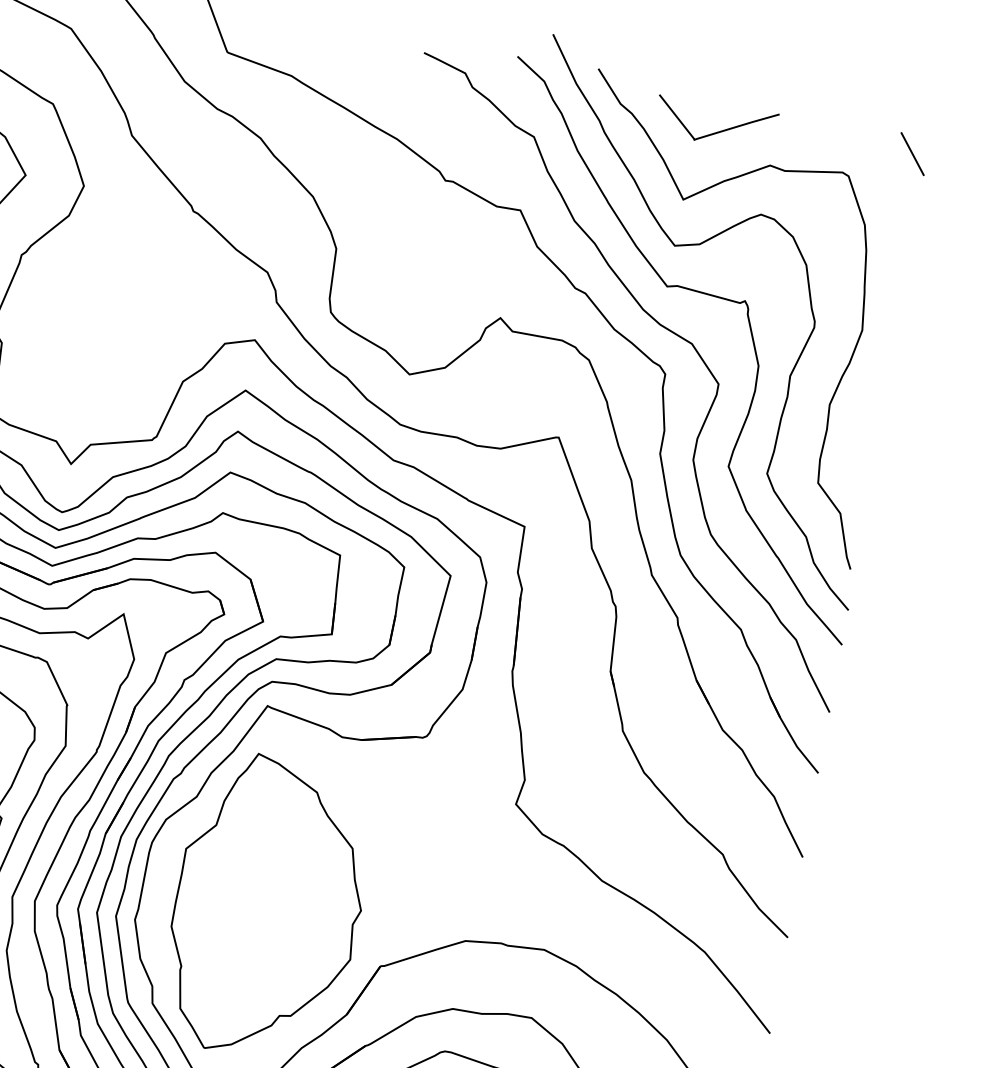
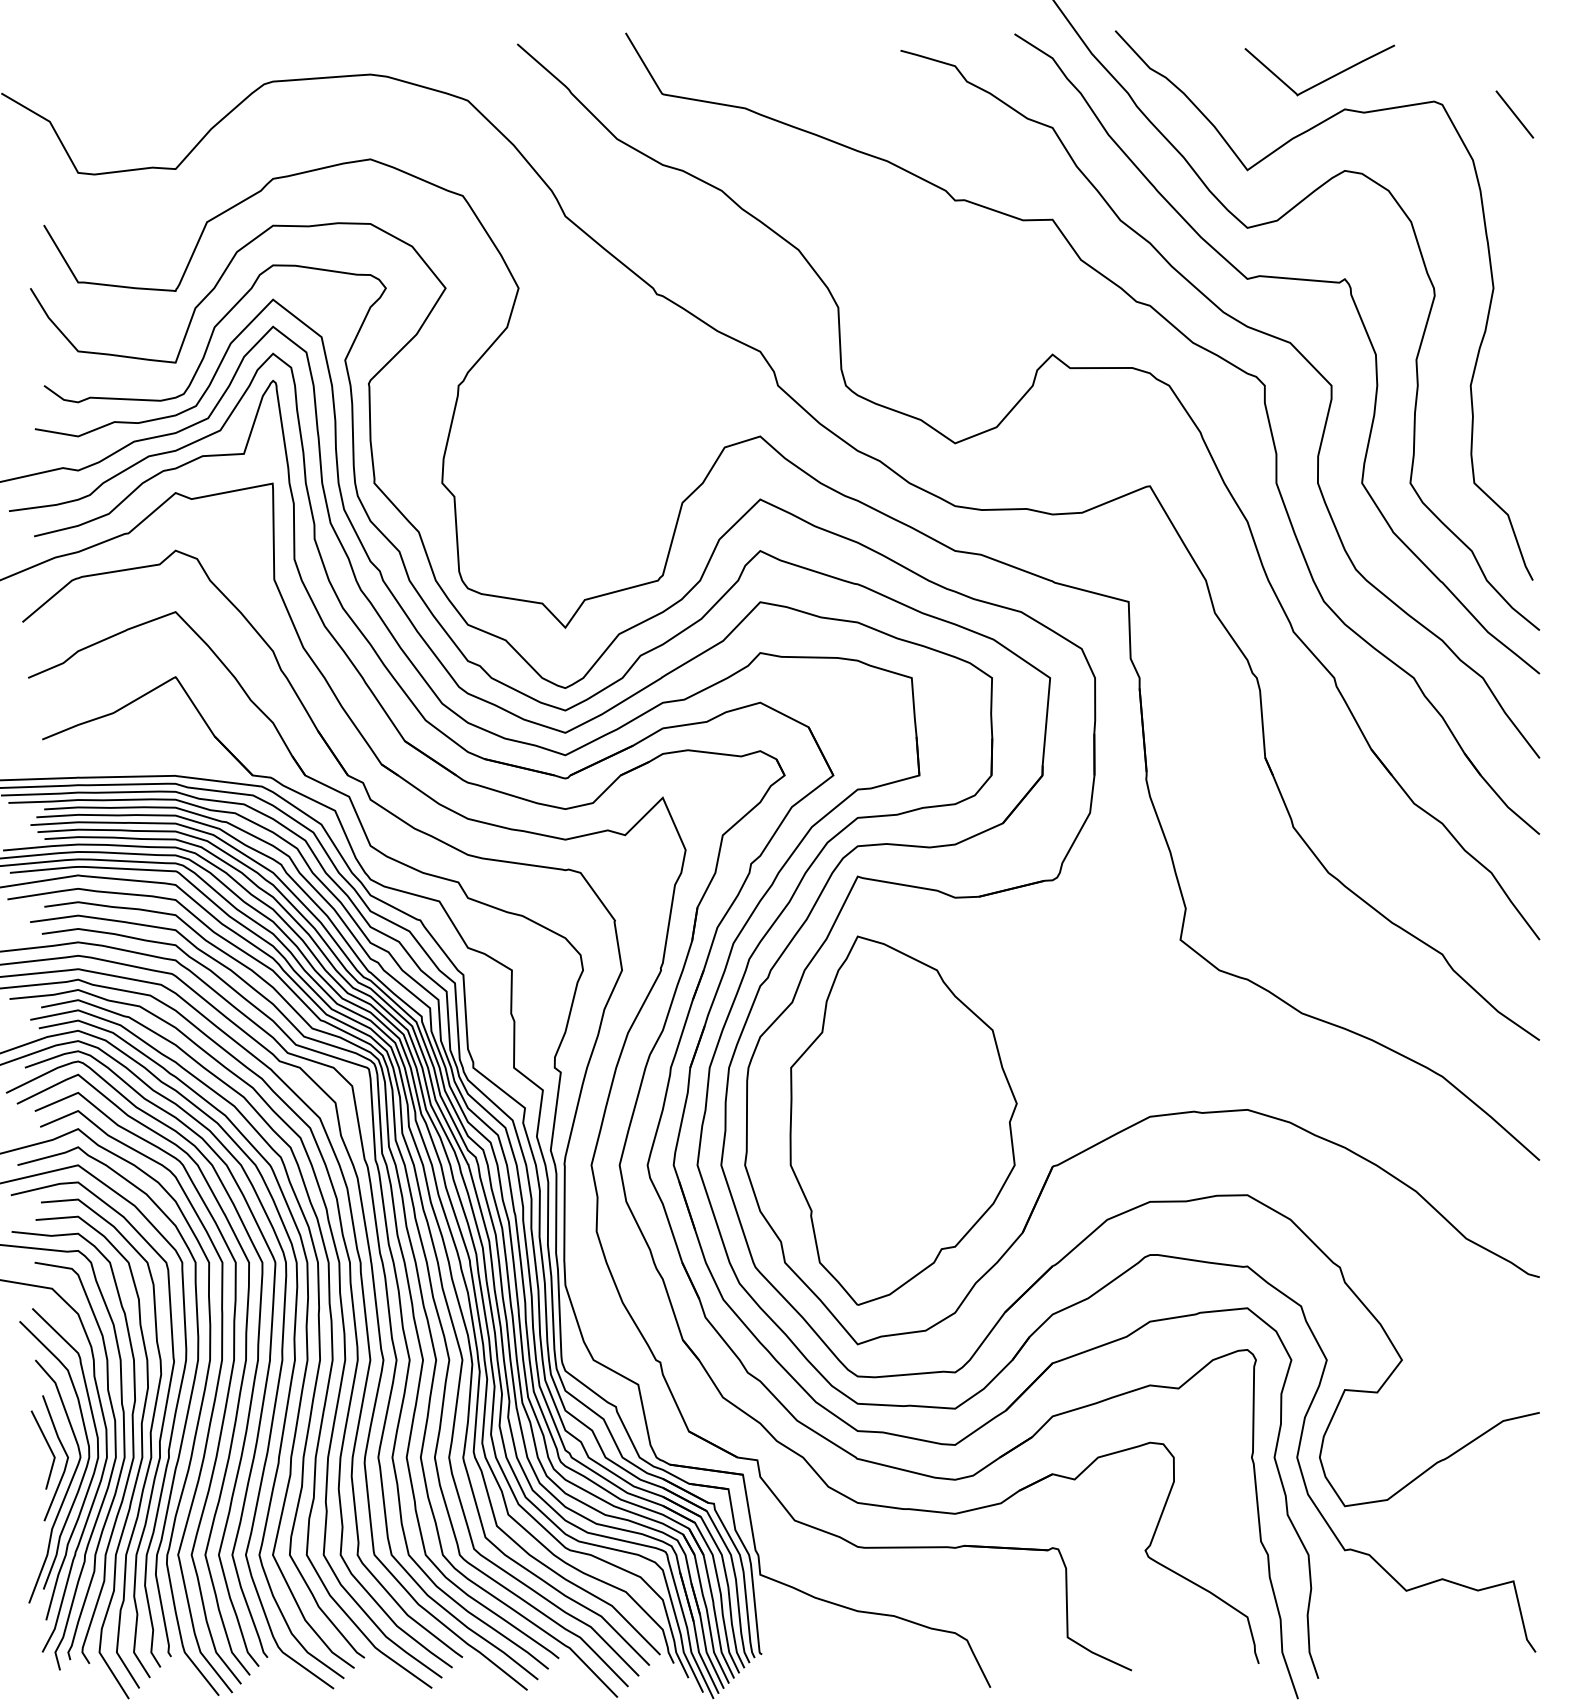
curve: (717, 131) -> (1323, 80), moved
line: (912, 153) -> (1514, 114), moved

